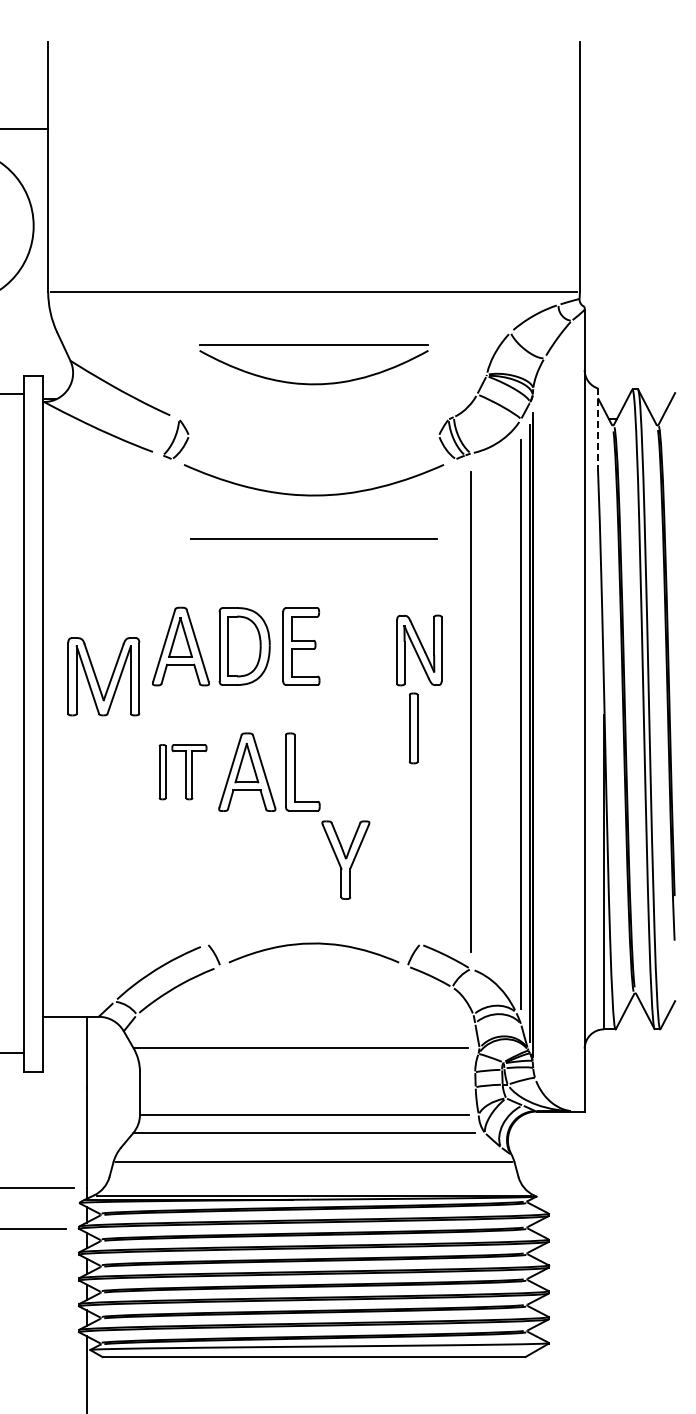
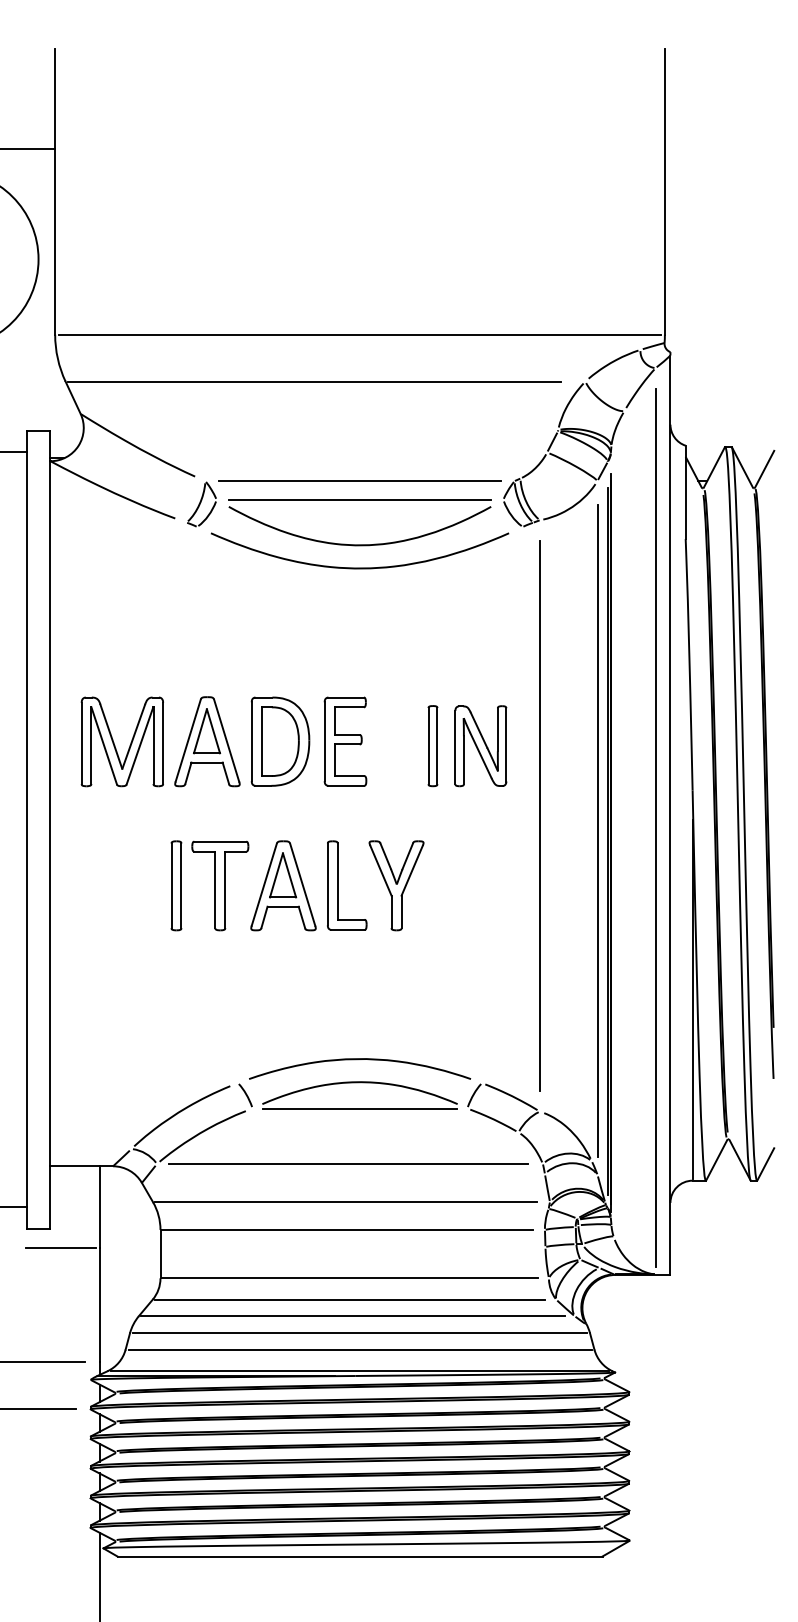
line: (273, 332) -> (313, 381), added
part: (313, 345) -> (359, 500), moved
line: (597, 429) -> (685, 492), dashed -> solid
line: (313, 538) -> (359, 480), moved
part: (97, 678) -> (115, 743), moved
line: (571, 721) -> (655, 827), added
part: (413, 728) -> (432, 746), moved
part: (182, 771) -> (209, 884), size x1.43
part: (345, 859) -> (396, 884), moved
curve: (313, 924) -> (359, 1060), added
line: (313, 966) -> (359, 1108), added
line: (303, 1014) -> (347, 1163), added
line: (302, 1072) -> (346, 1230), added
line: (52, 1088) -> (60, 1248), added
line: (307, 1147) -> (352, 1316), added
line: (313, 1176) -> (359, 1349), added

